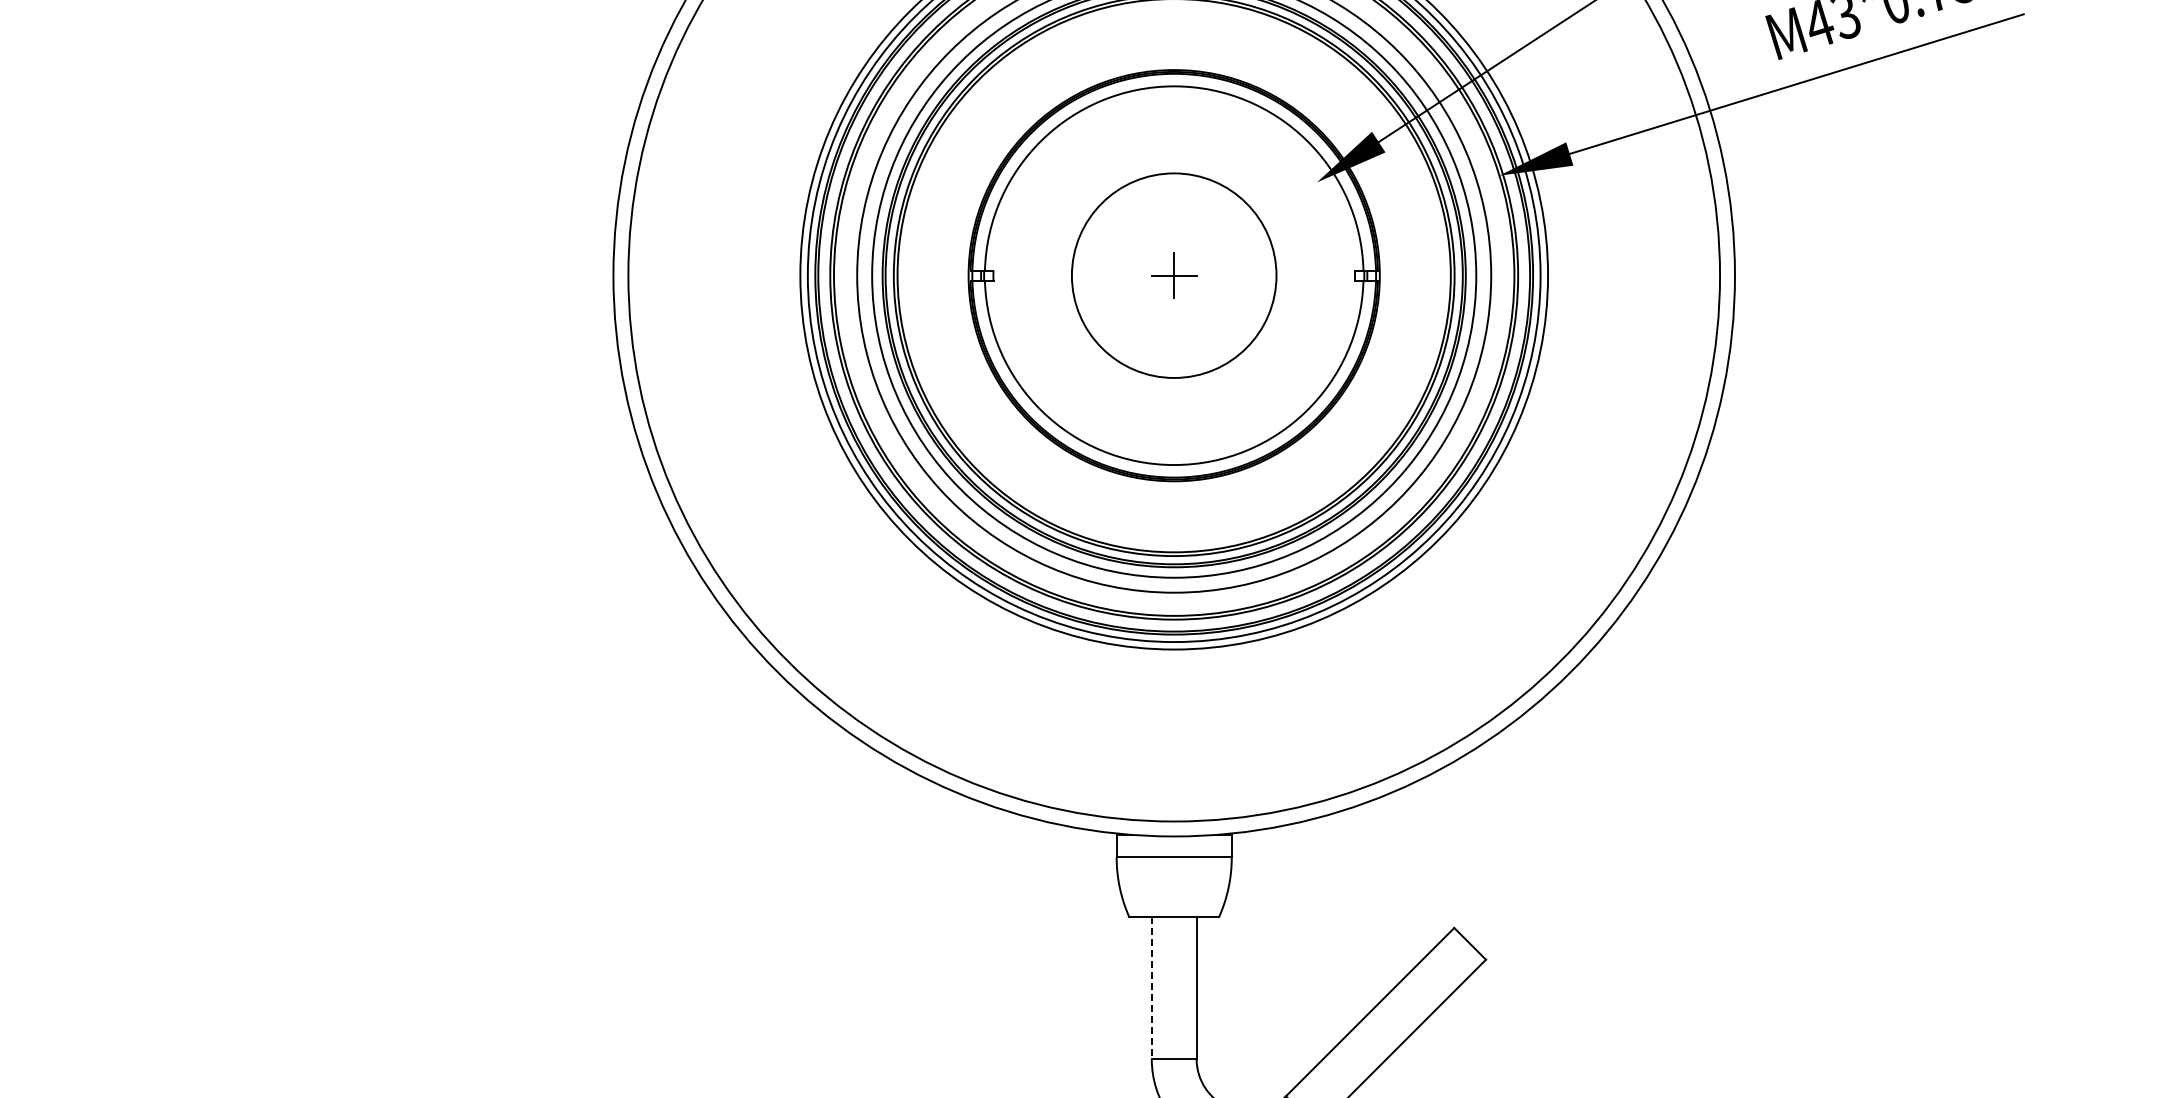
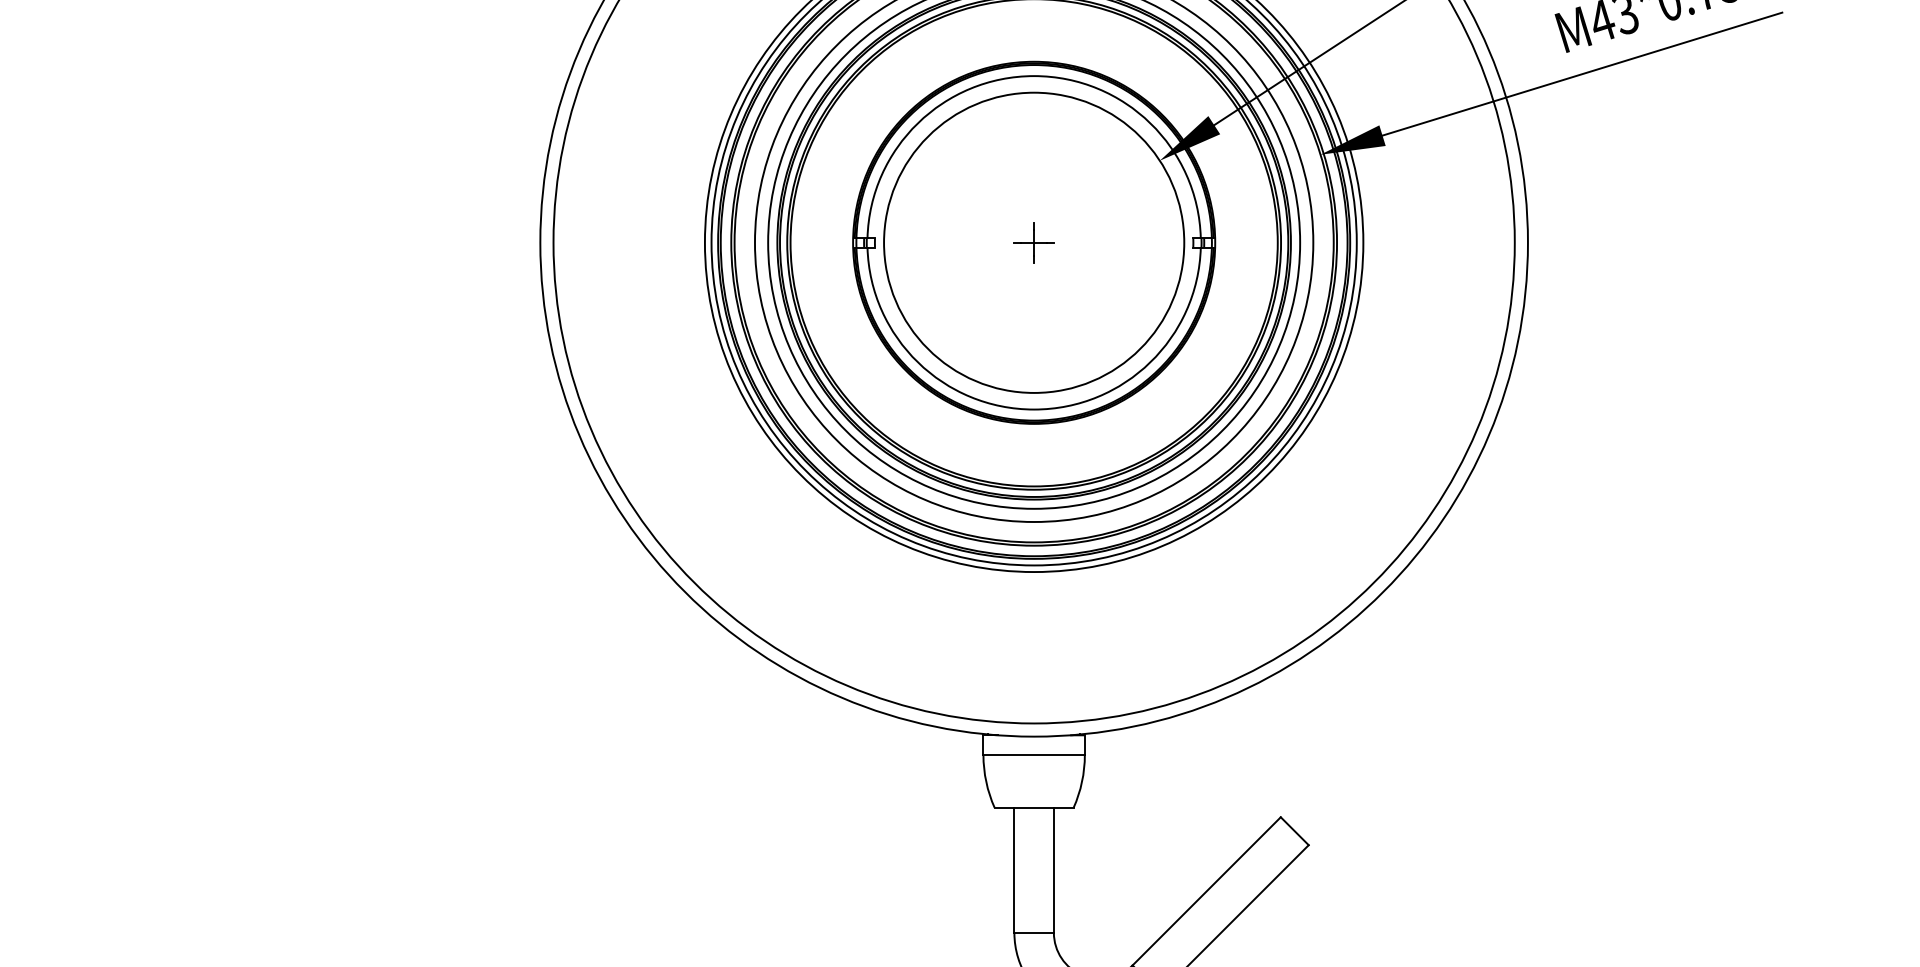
circle: (1173, 275) -> (1033, 242), size x1.67
line: (1151, 988) -> (1014, 870), dashed -> solid

